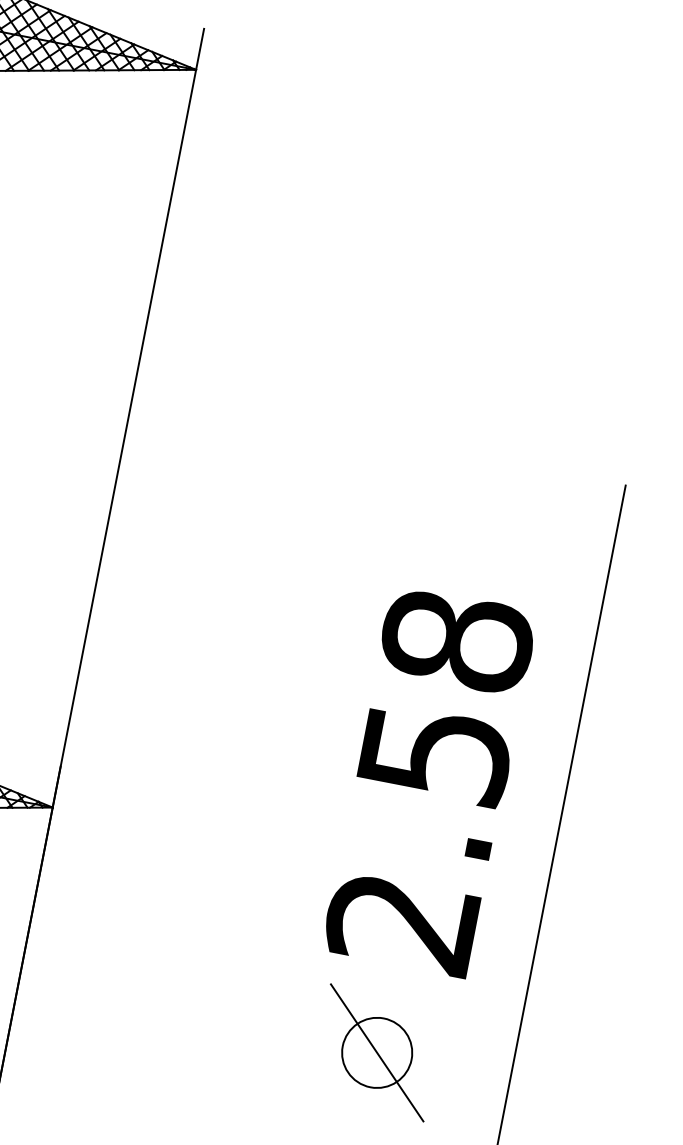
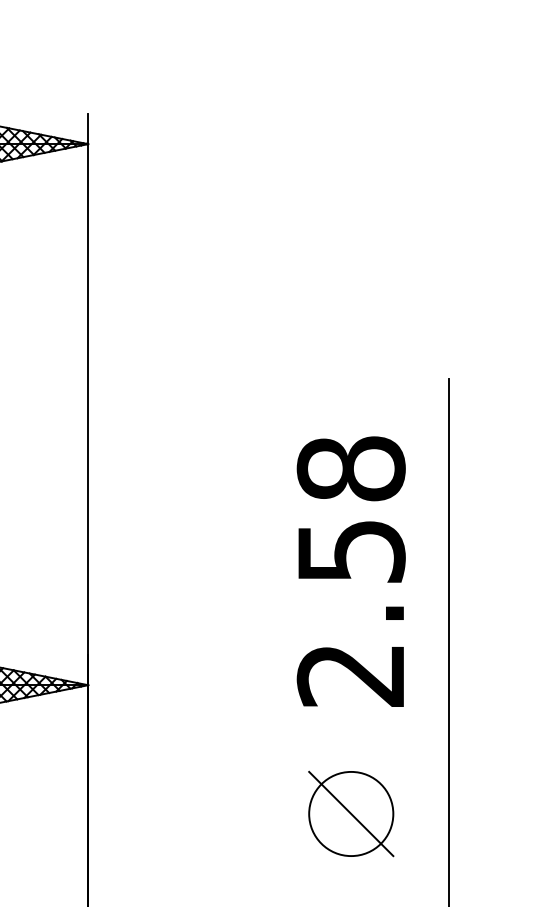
text: (429, 780) -> (350, 571), moved
circle: (377, 1052) -> (351, 813), size x1.67

